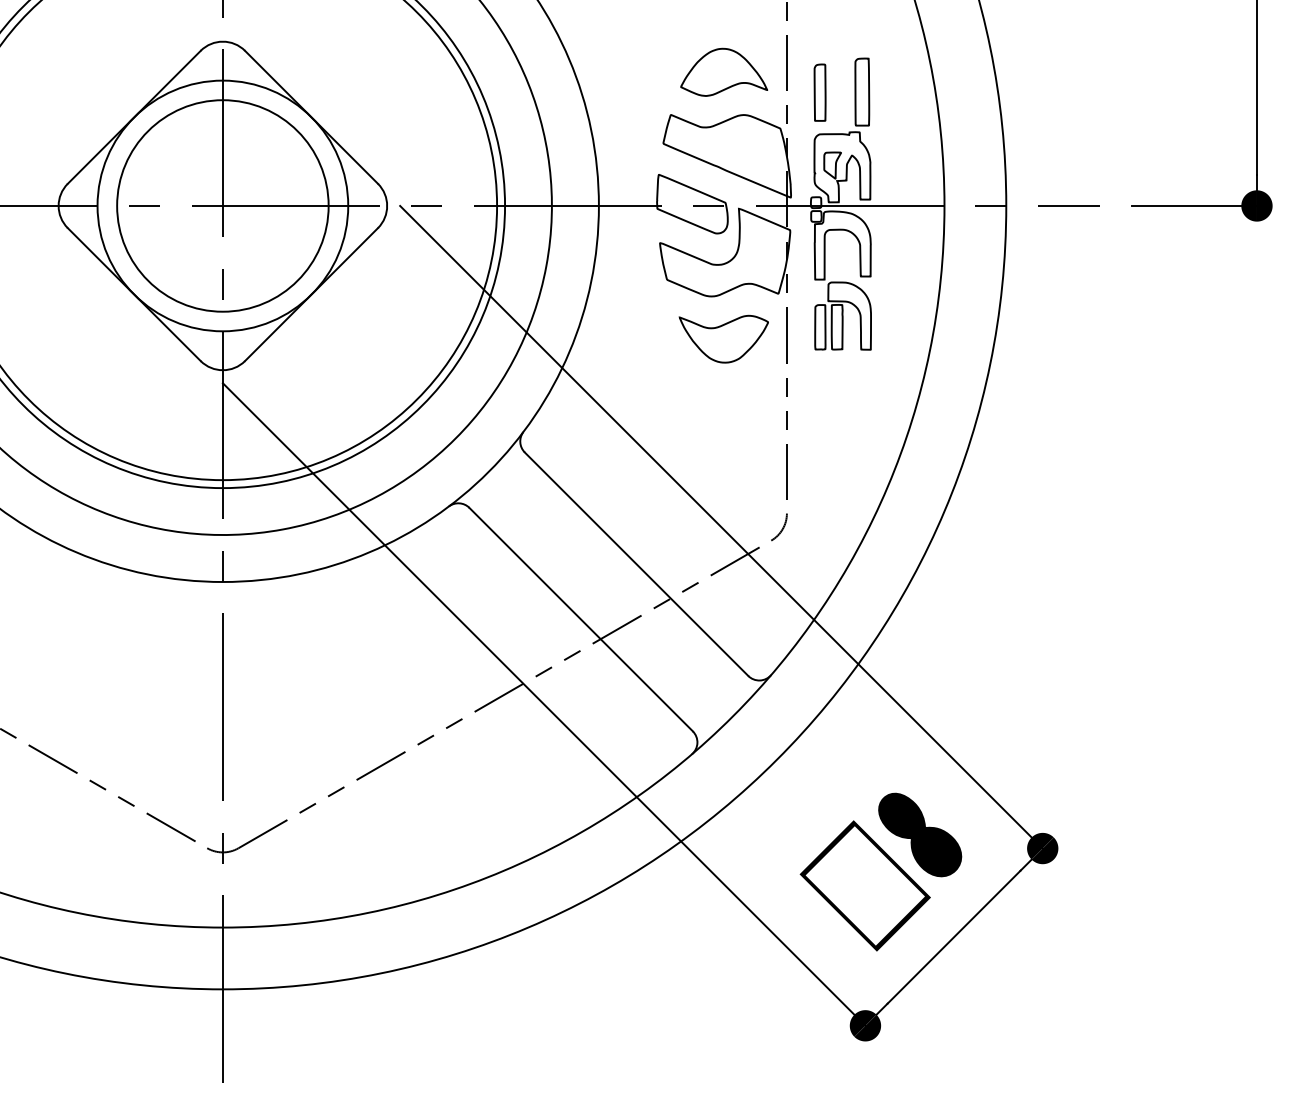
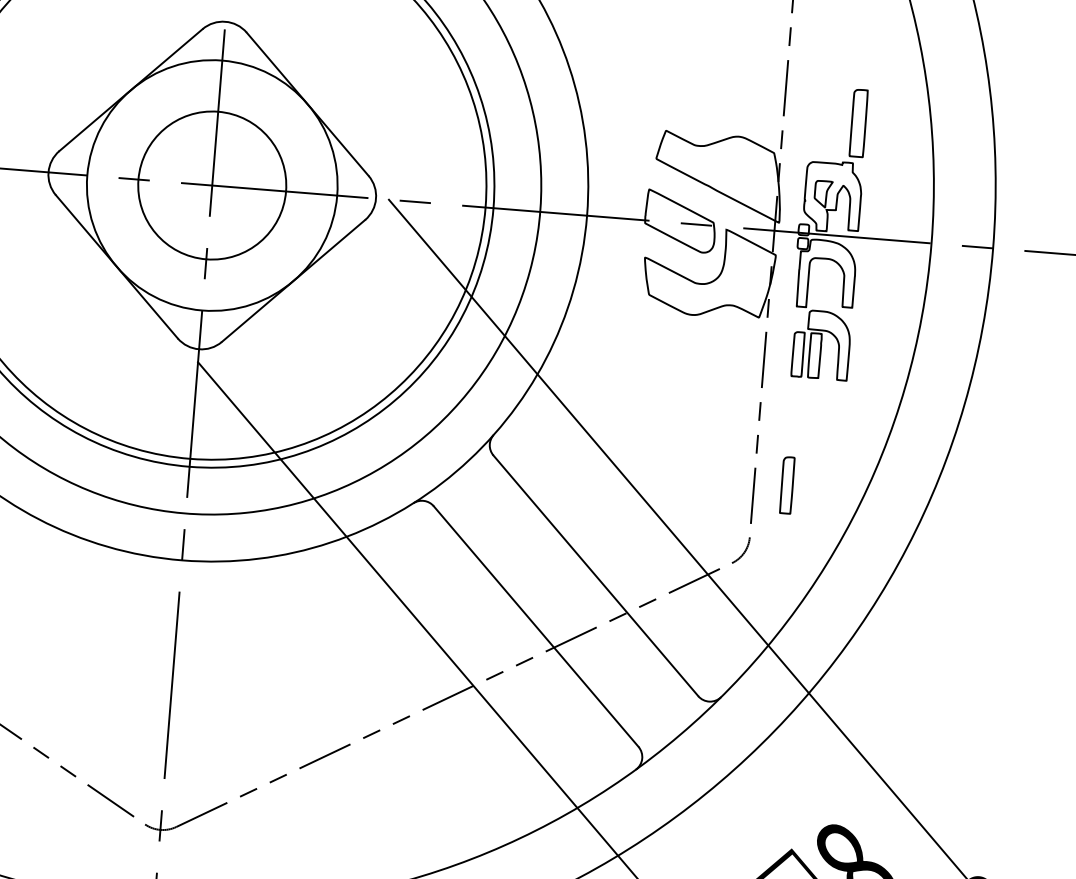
part: (724, 71) -> (723, 91), removed
part: (819, 92) -> (786, 485), moved
circle: (222, 205) -> (211, 185), size x0.7
part: (723, 338) -> (700, 357), removed

